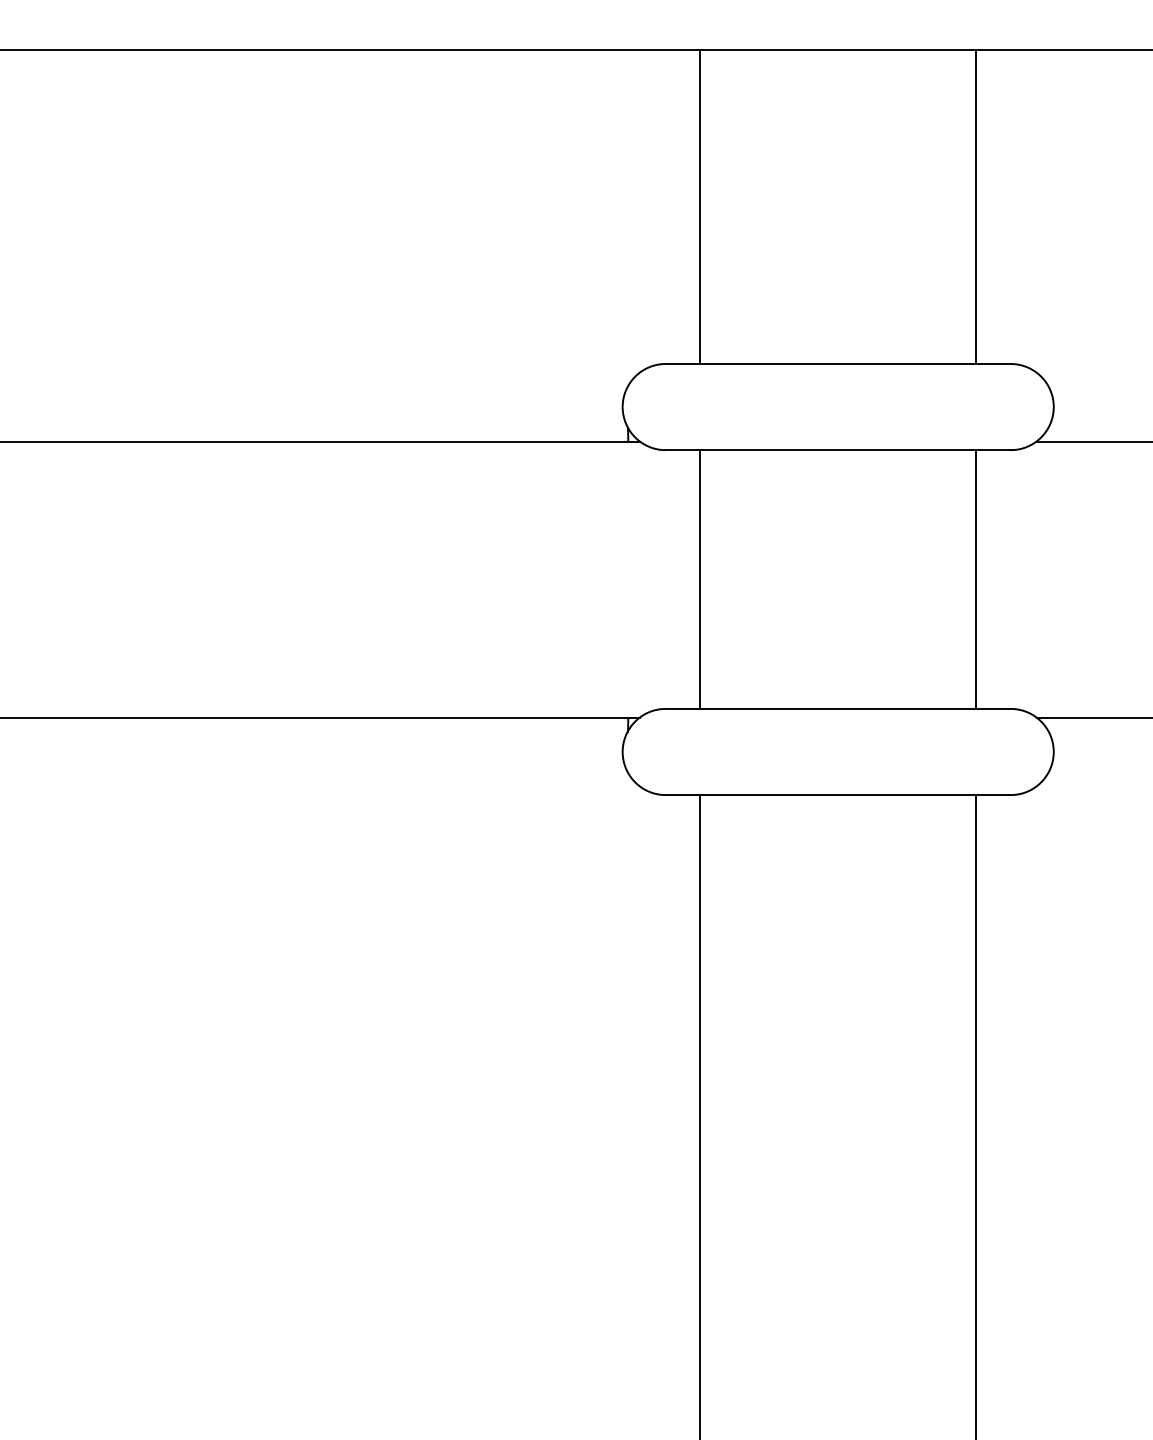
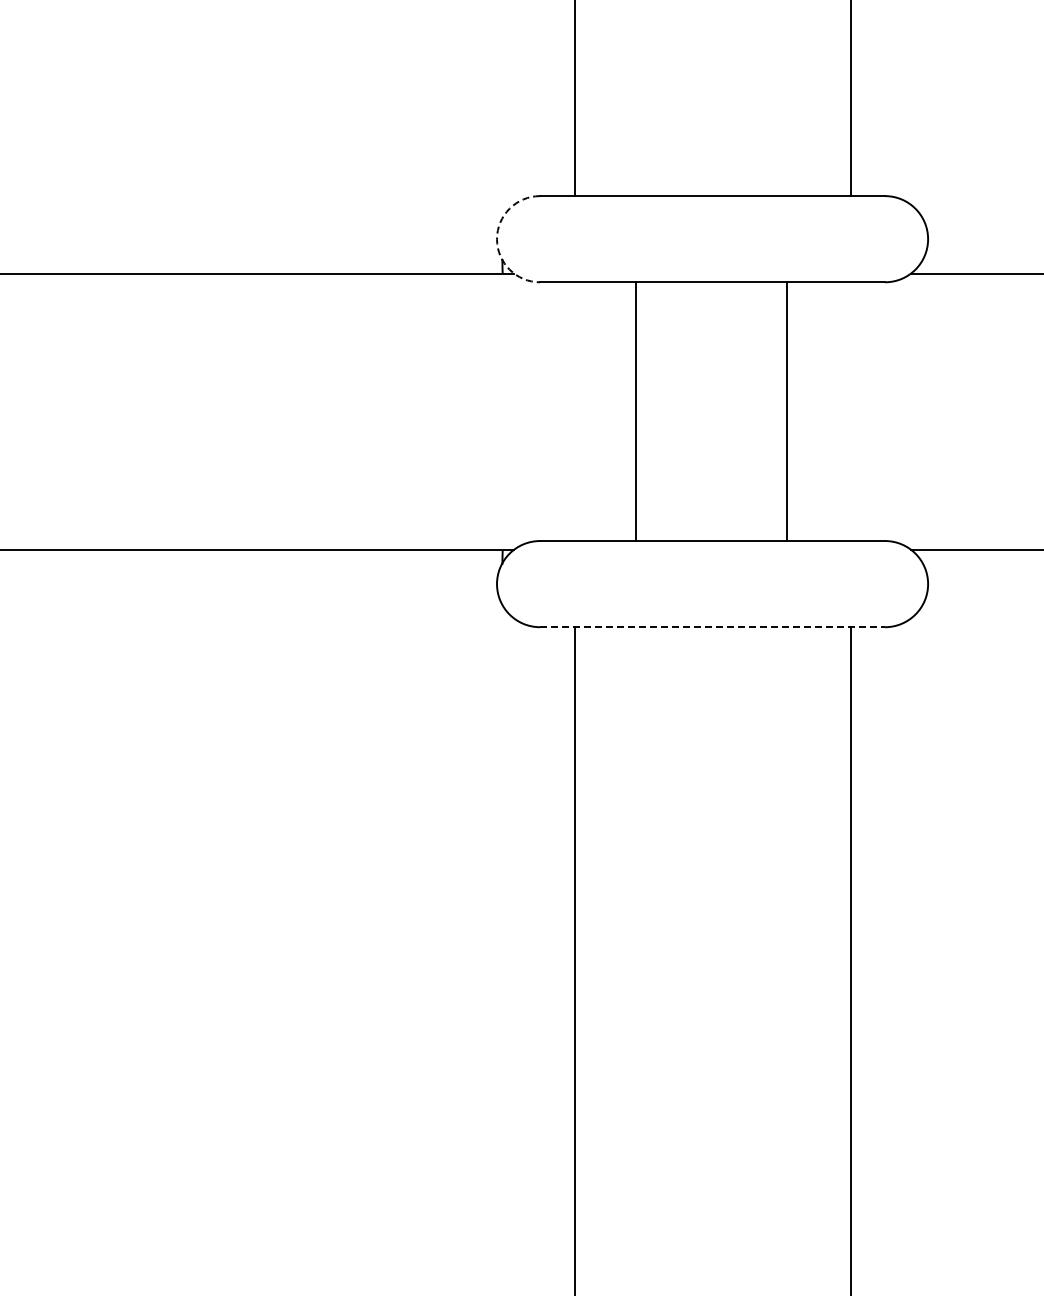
arc: (622, 407) -> (496, 239), solid -> dashed
line: (700, 579) -> (635, 411), moved
line: (976, 579) -> (786, 411), moved
line: (838, 795) -> (712, 627), solid -> dashed

